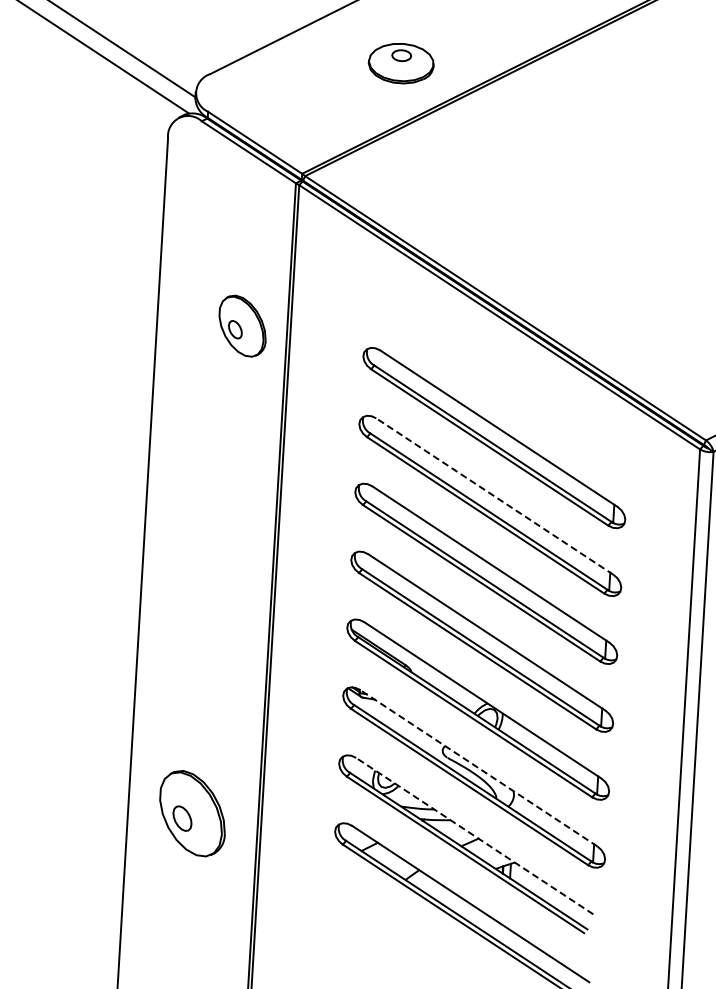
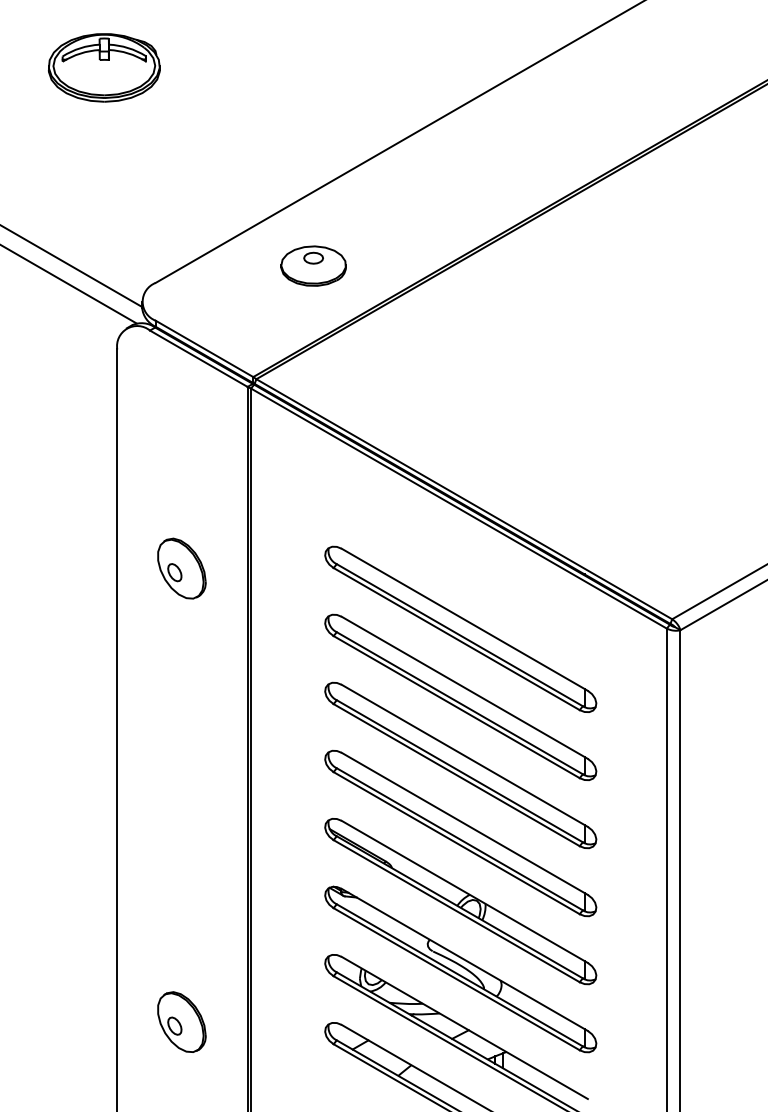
part: (401, 62) -> (313, 265), moved
part: (242, 325) -> (181, 568), moved
line: (494, 496) -> (464, 687), dashed -> solid
line: (478, 767) -> (464, 959), dashed -> solid
part: (192, 812) -> (181, 1021), size x0.71
line: (474, 835) -> (464, 1027), dashed -> solid

